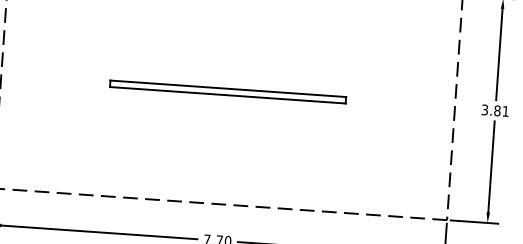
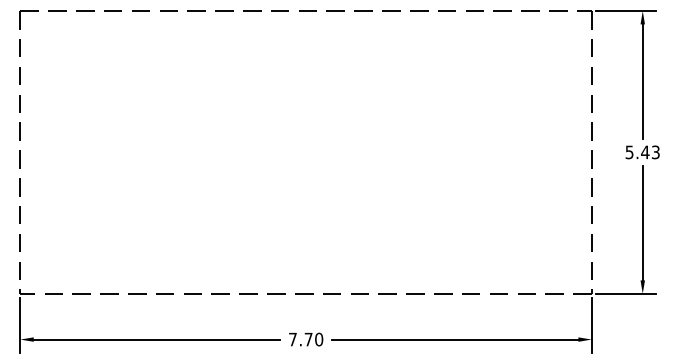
part: (228, 91) -> (306, 151), removed
text: (495, 110) -> (642, 152), 3.81 -> 5.43

